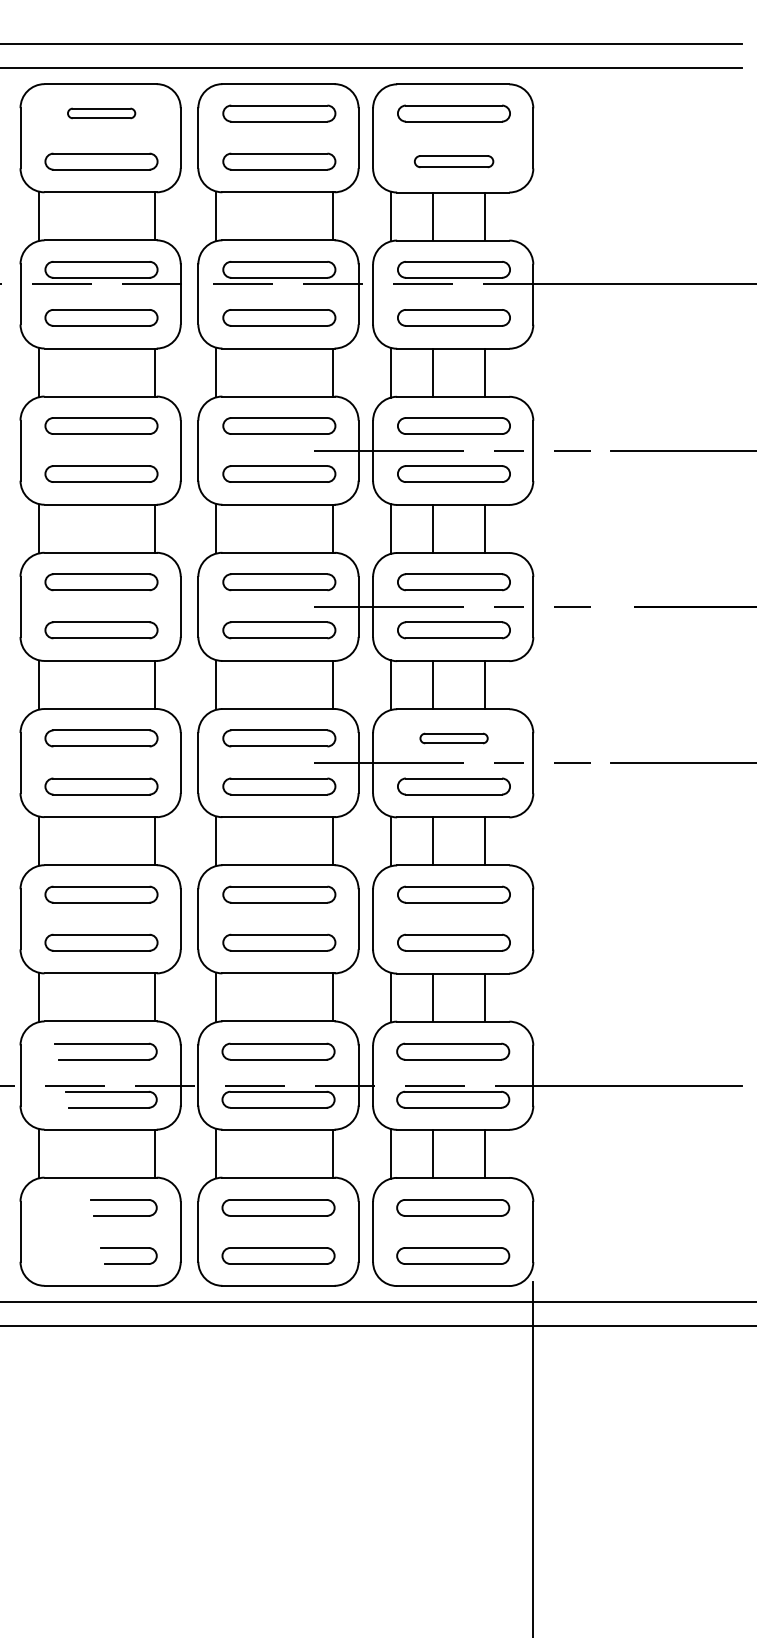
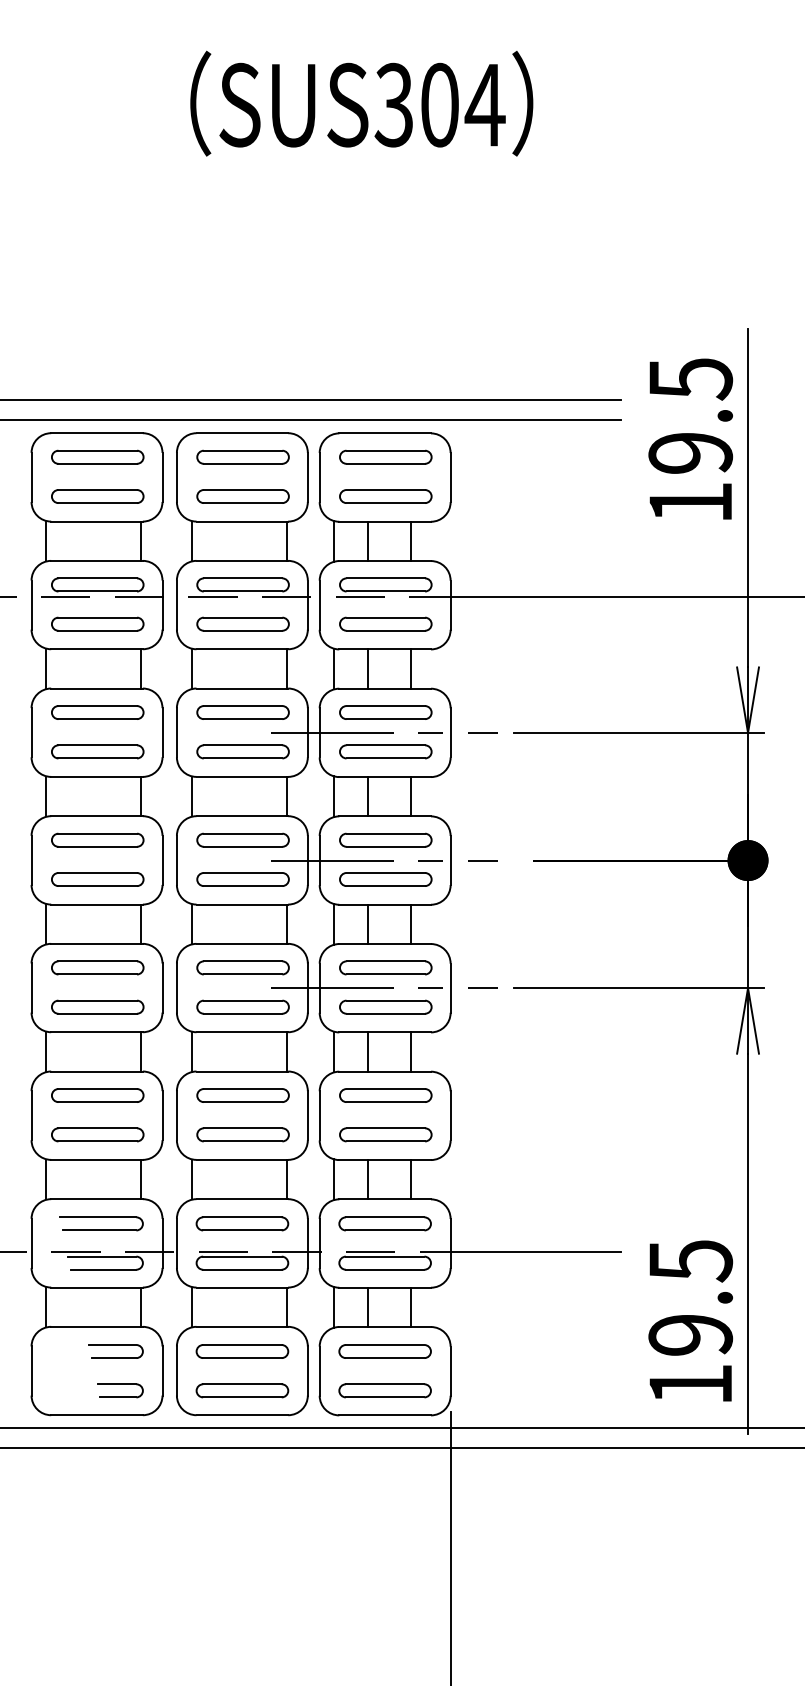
part: (101, 112) -> (97, 456), size x1.67
part: (453, 161) -> (385, 496), size x1.43
part: (453, 737) -> (385, 967), size x1.67

